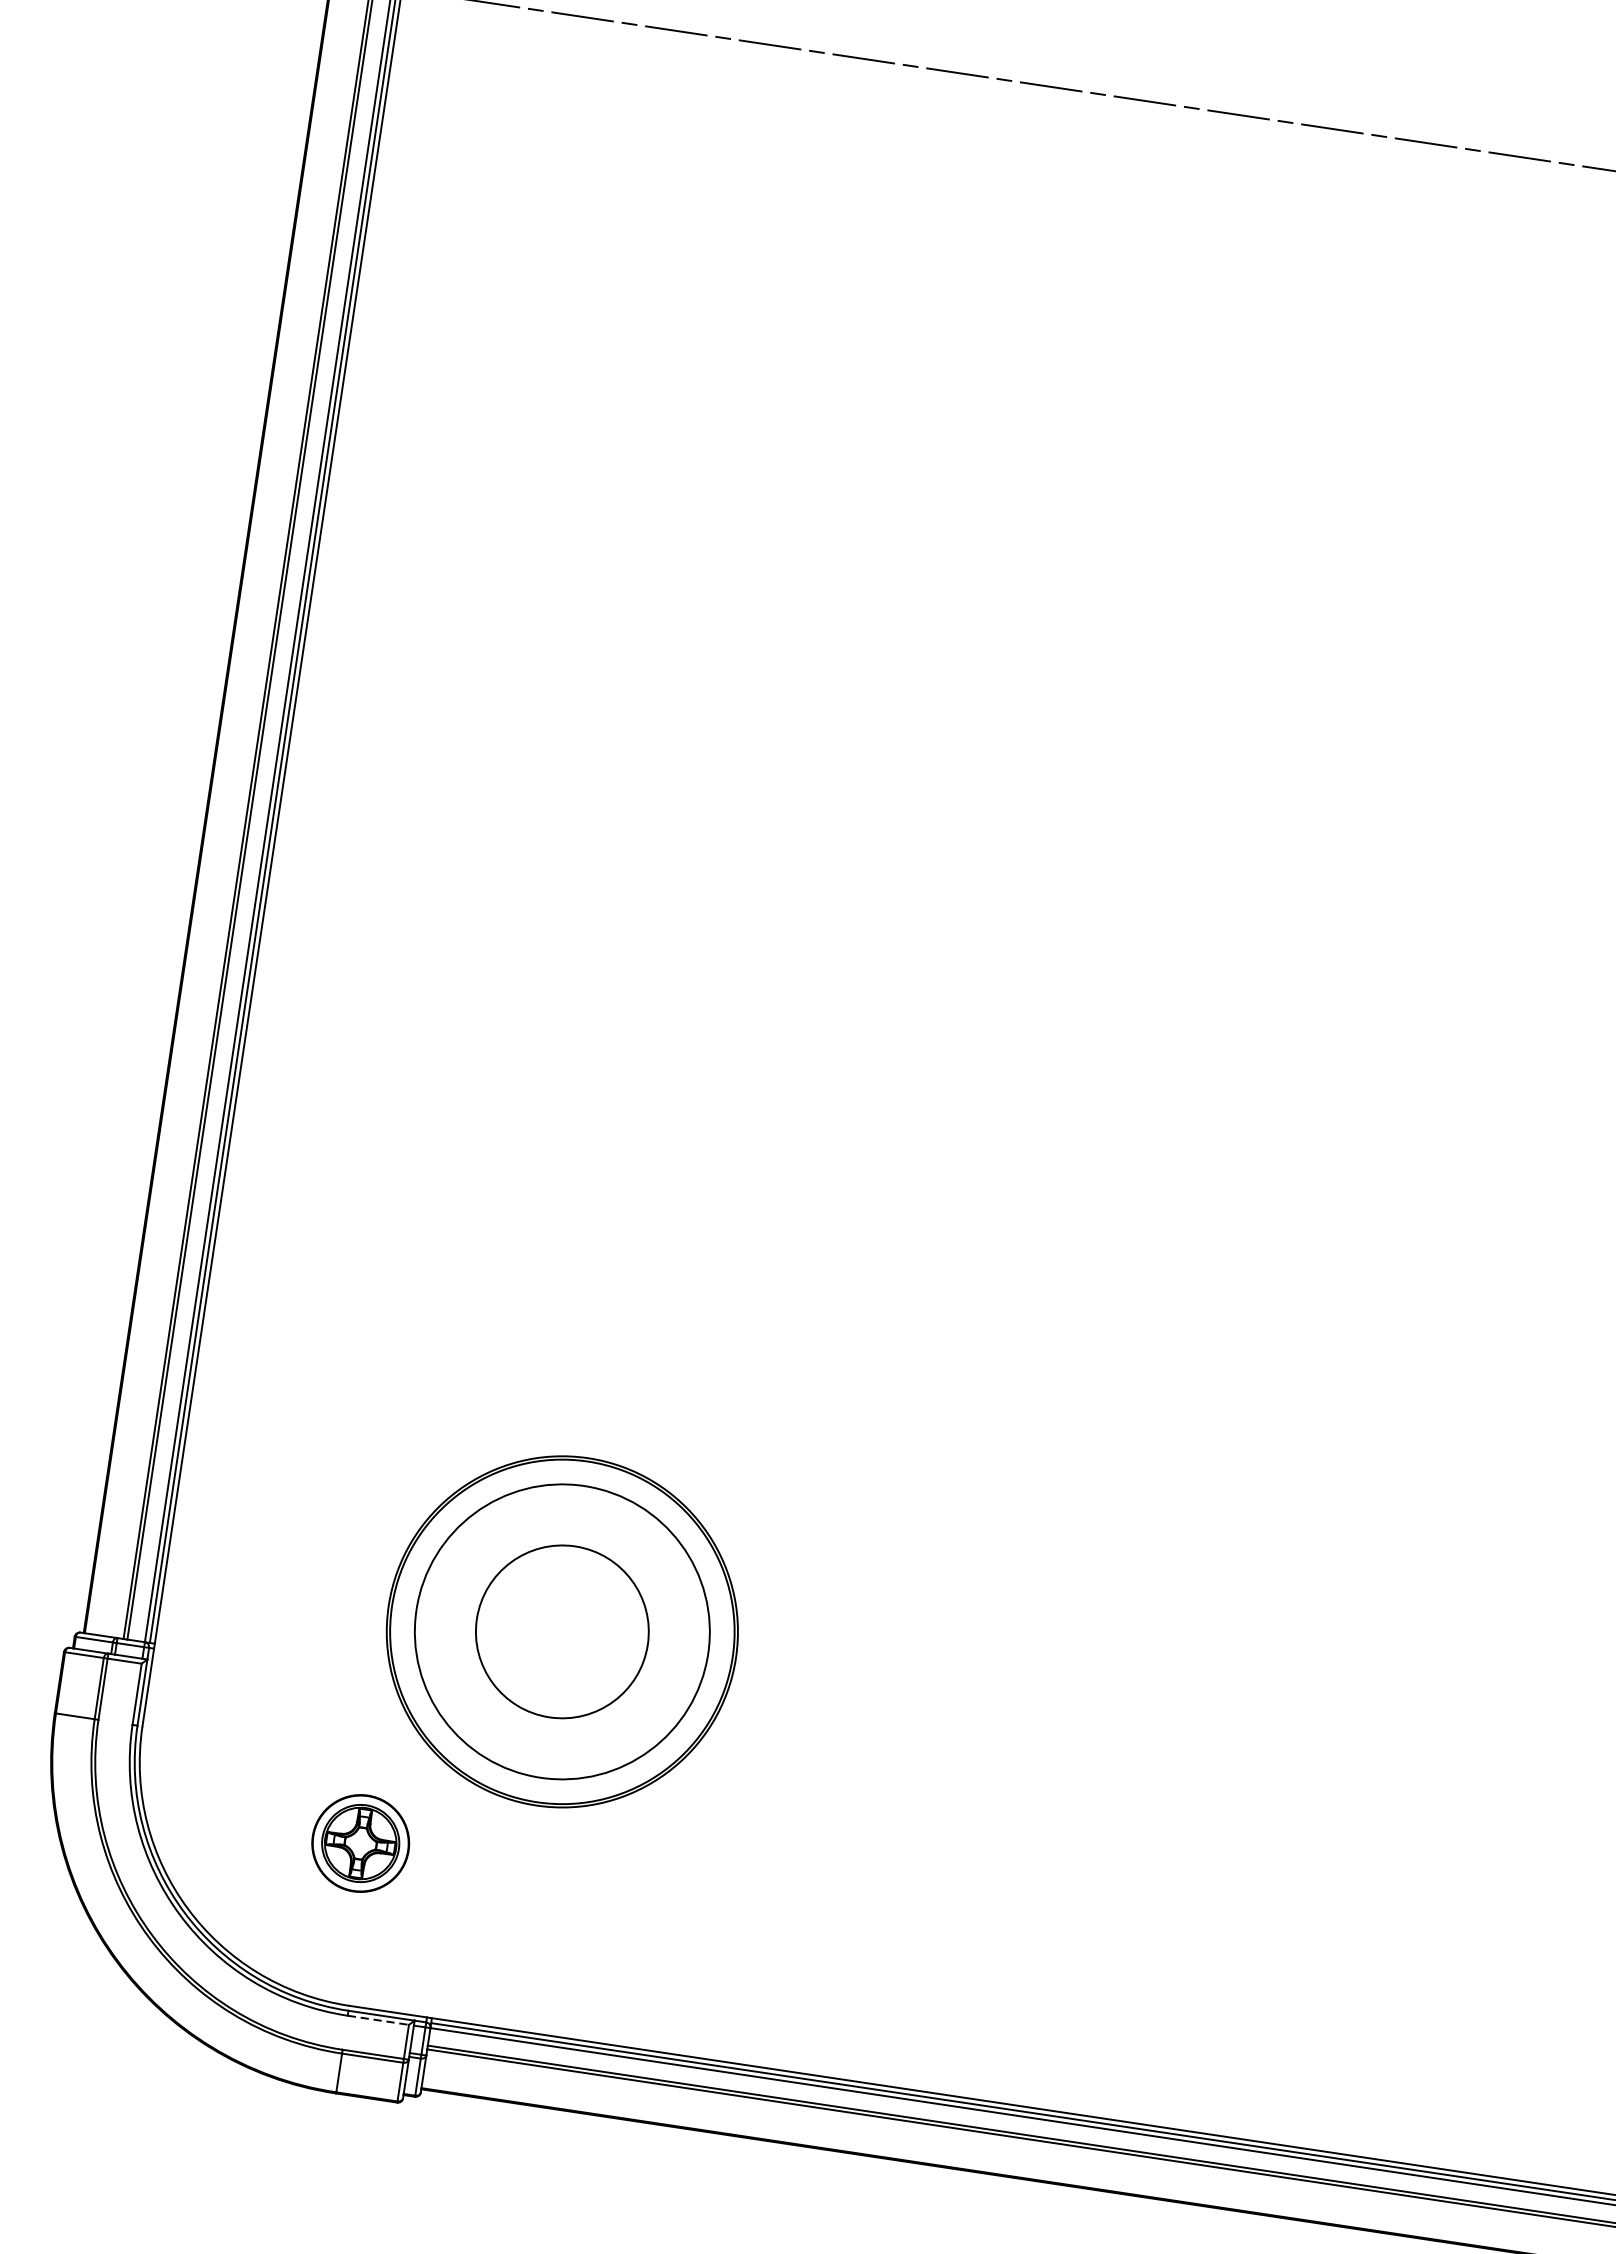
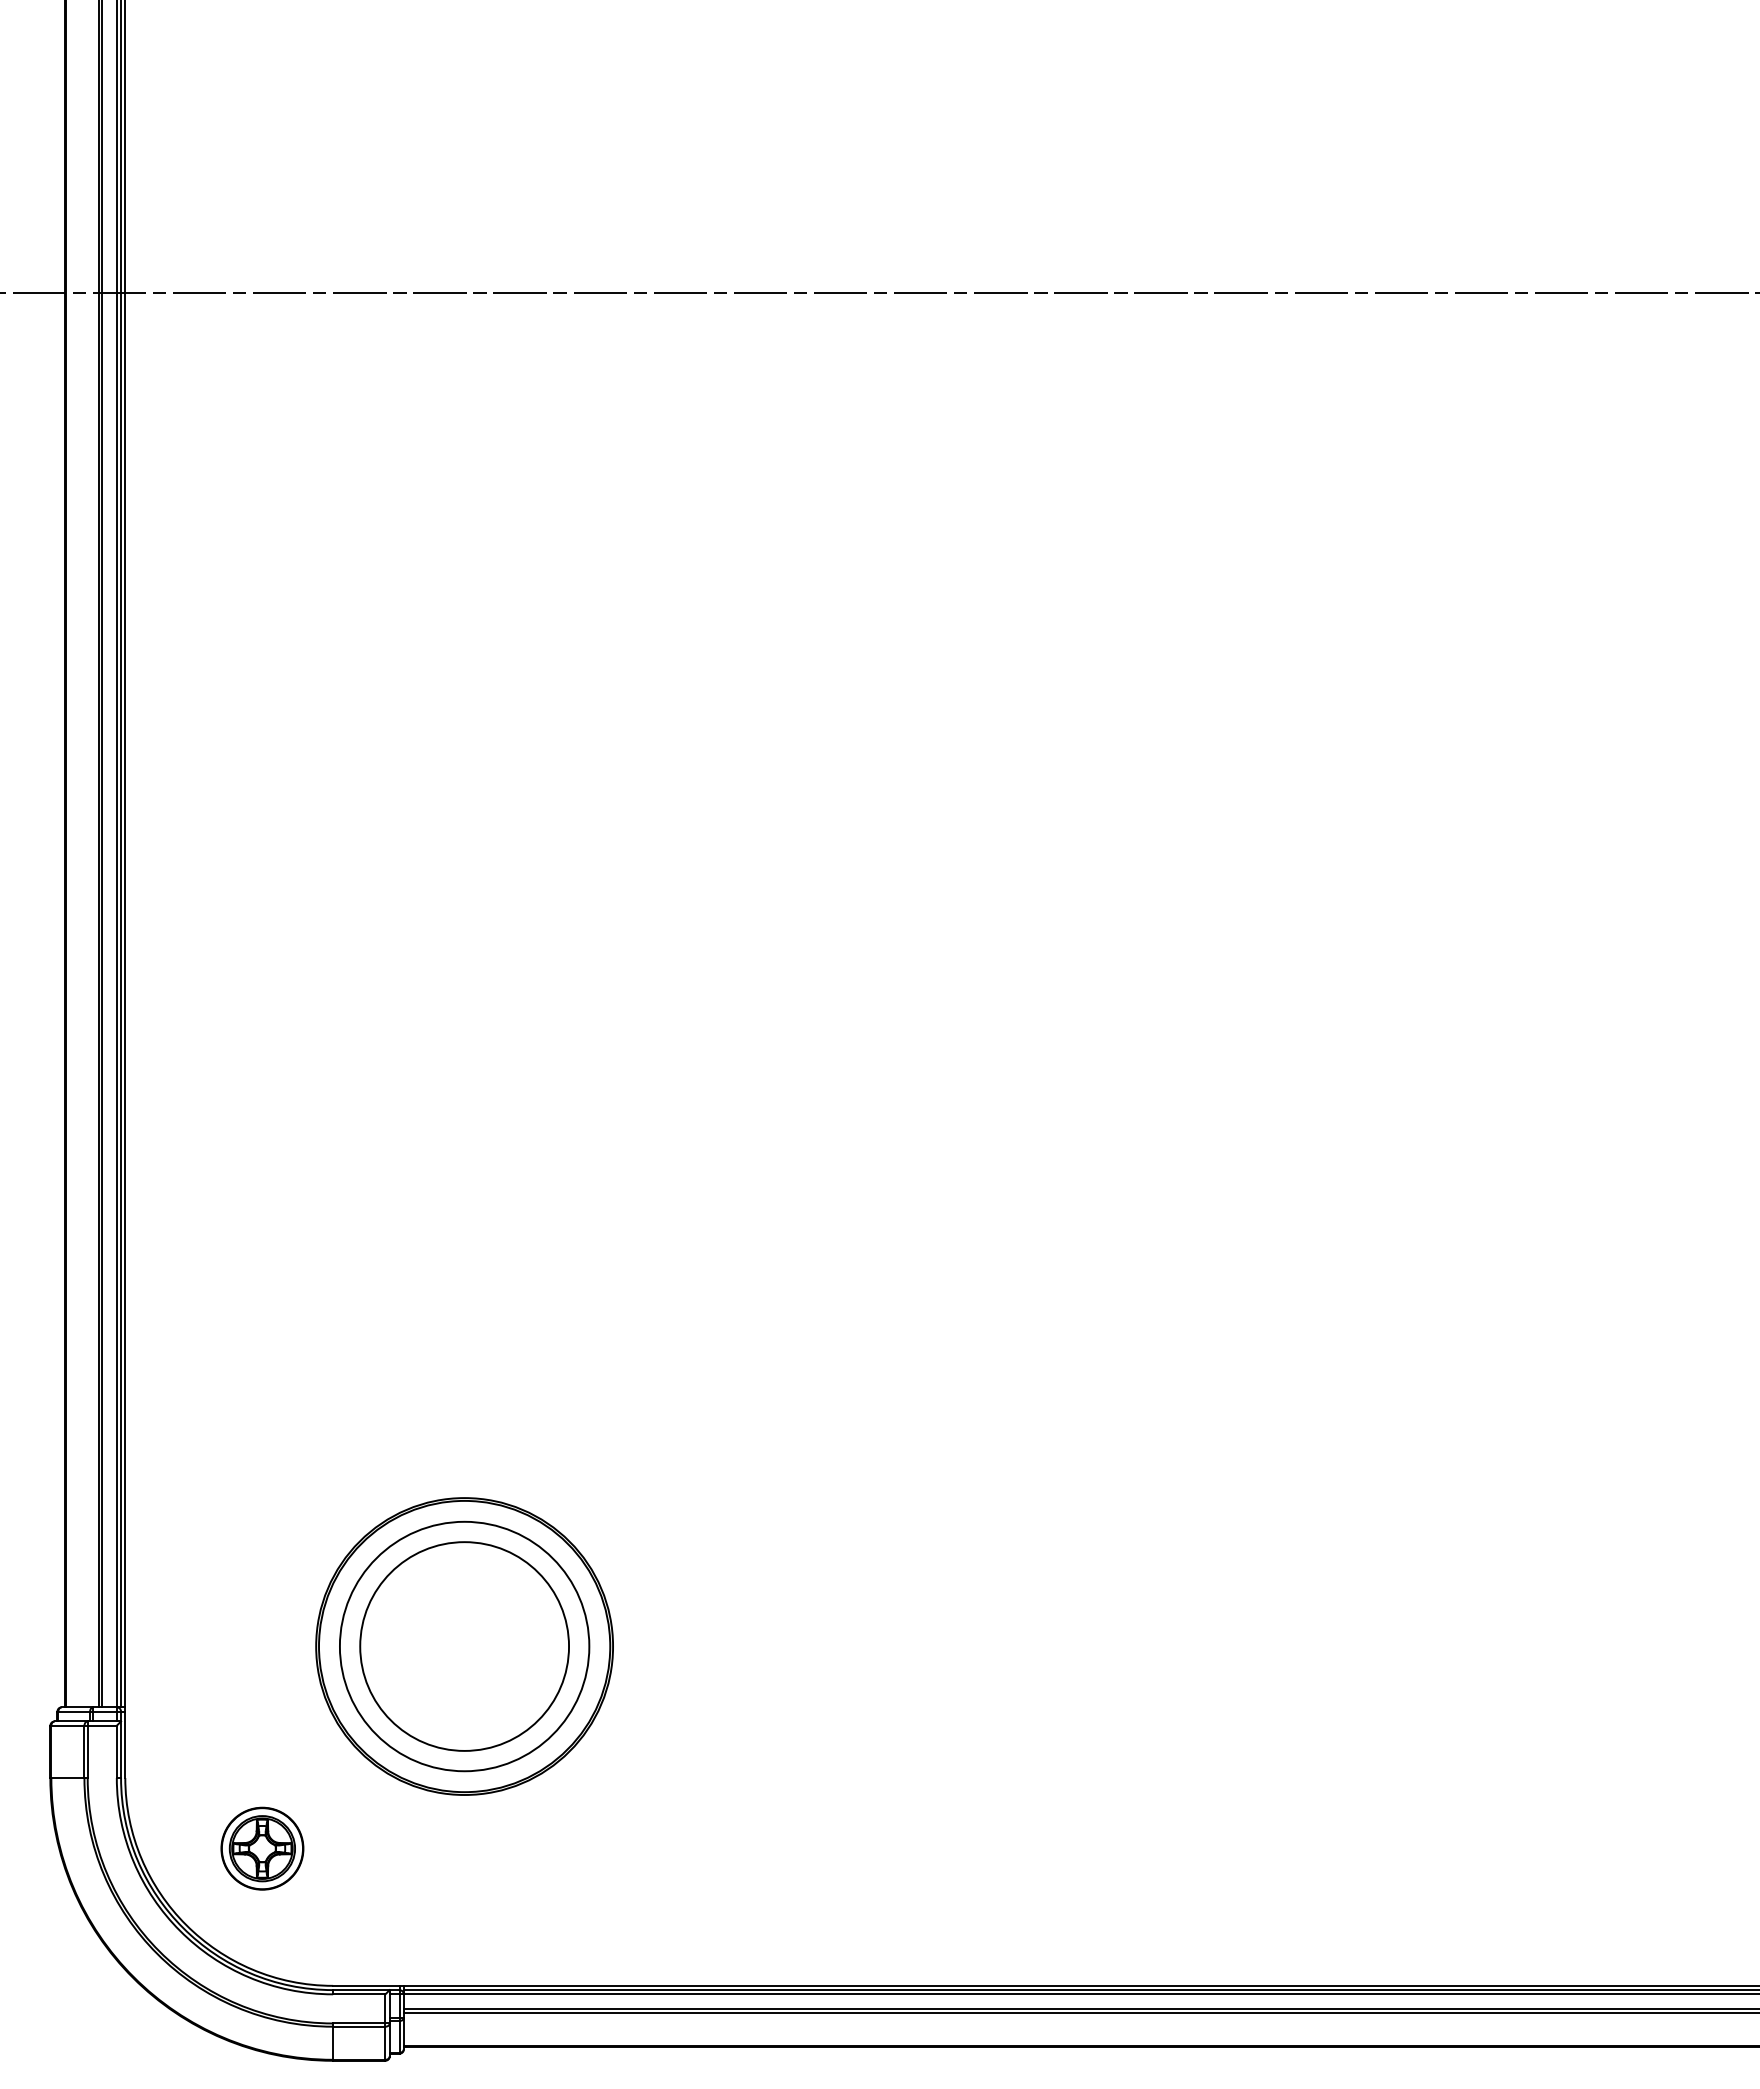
circle: (562, 1631) -> (464, 1646), size x1.43
part: (360, 1843) -> (262, 1848), moved
line: (378, 2020) -> (359, 1994), dashed -> solid

